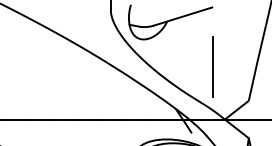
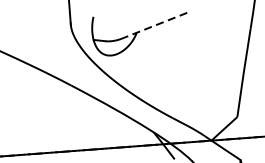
line: (182, 16) -> (153, 25), solid -> dashed
line: (212, 67) -> (192, 81), removed

